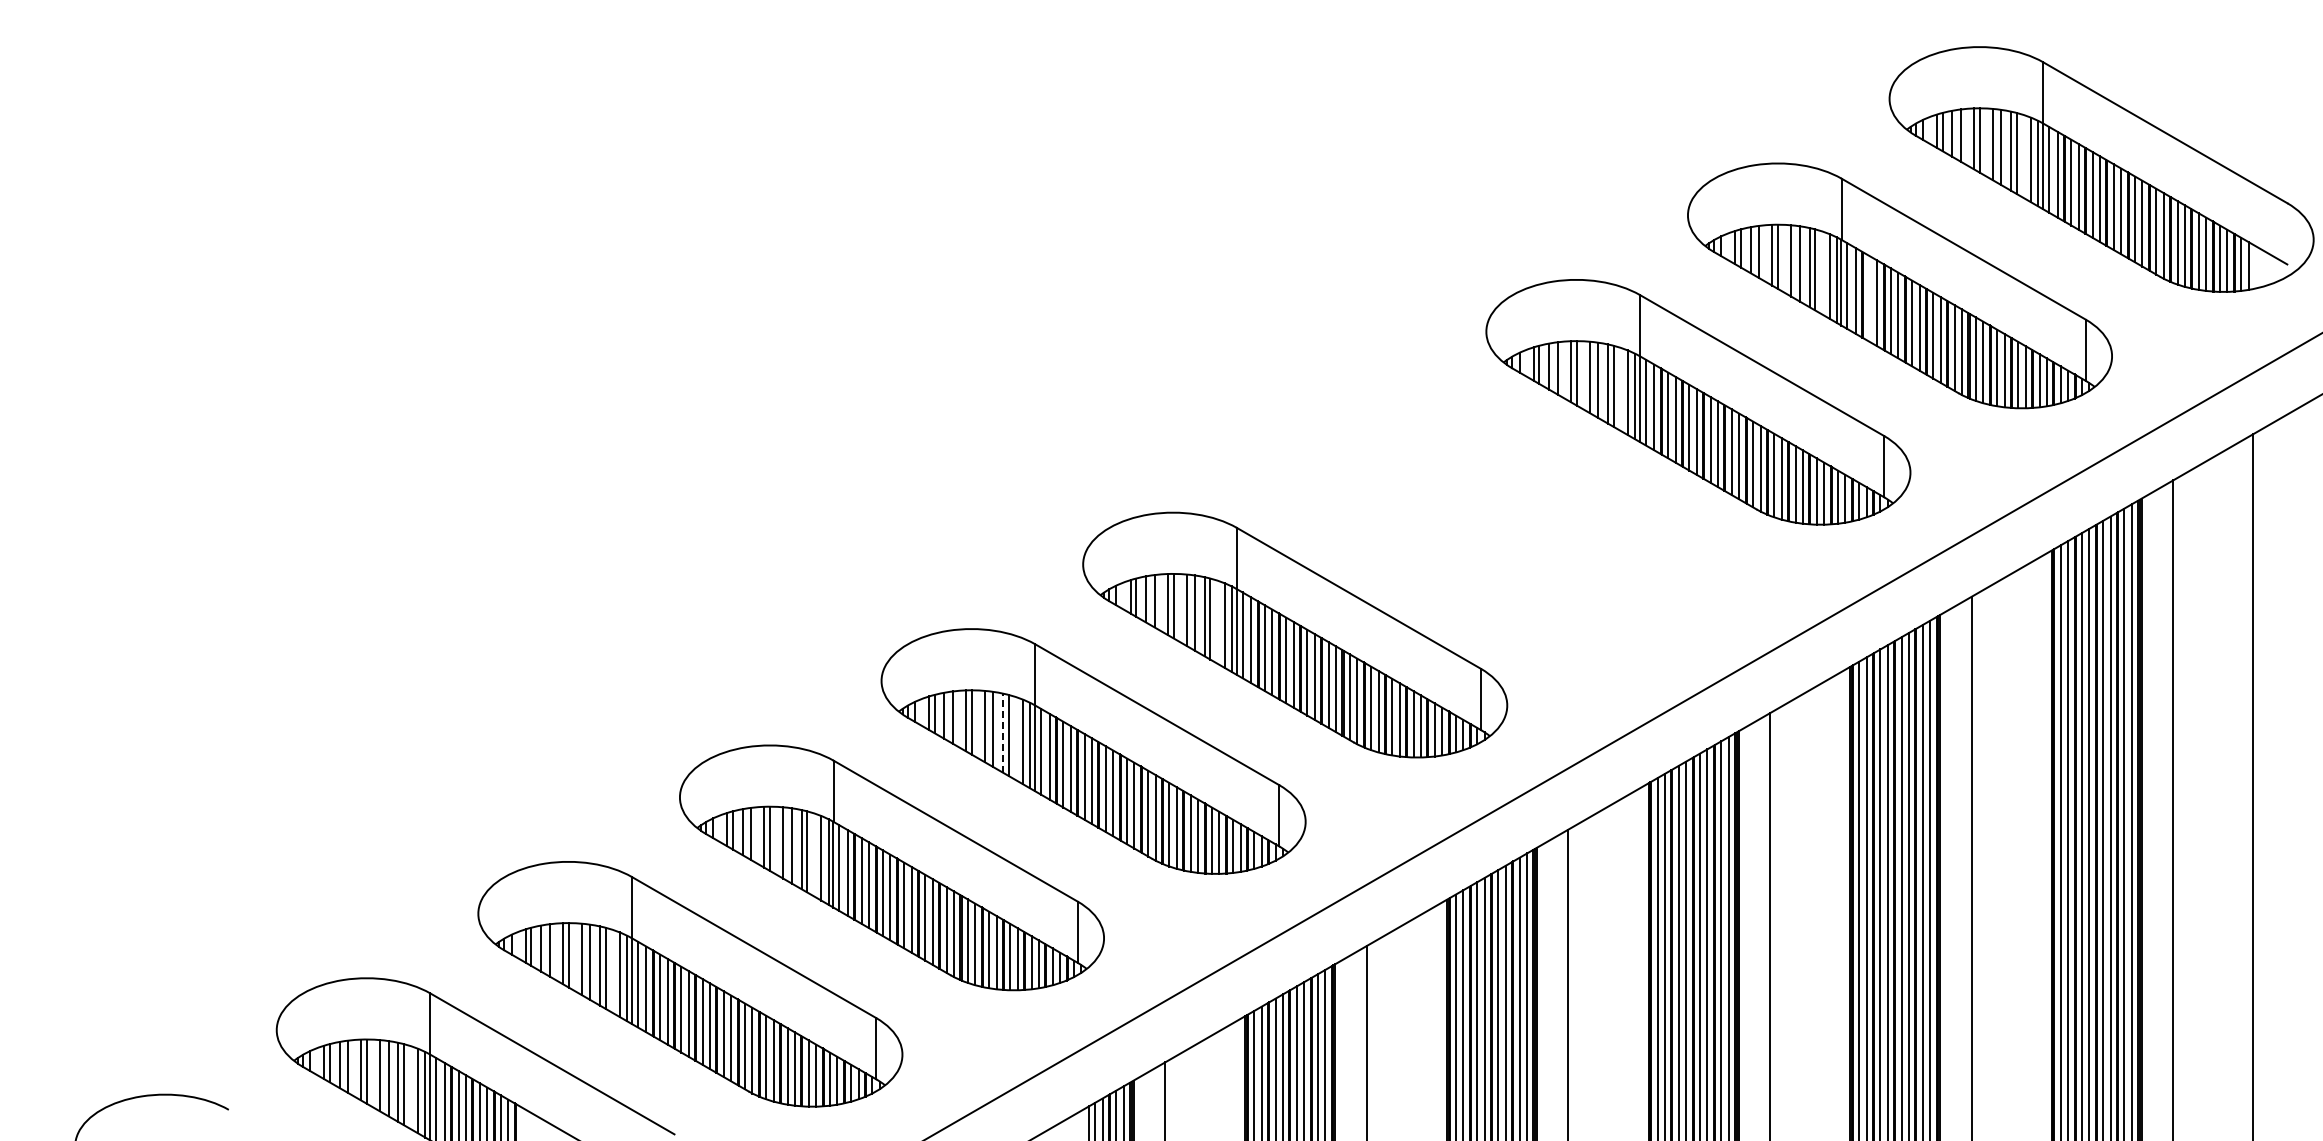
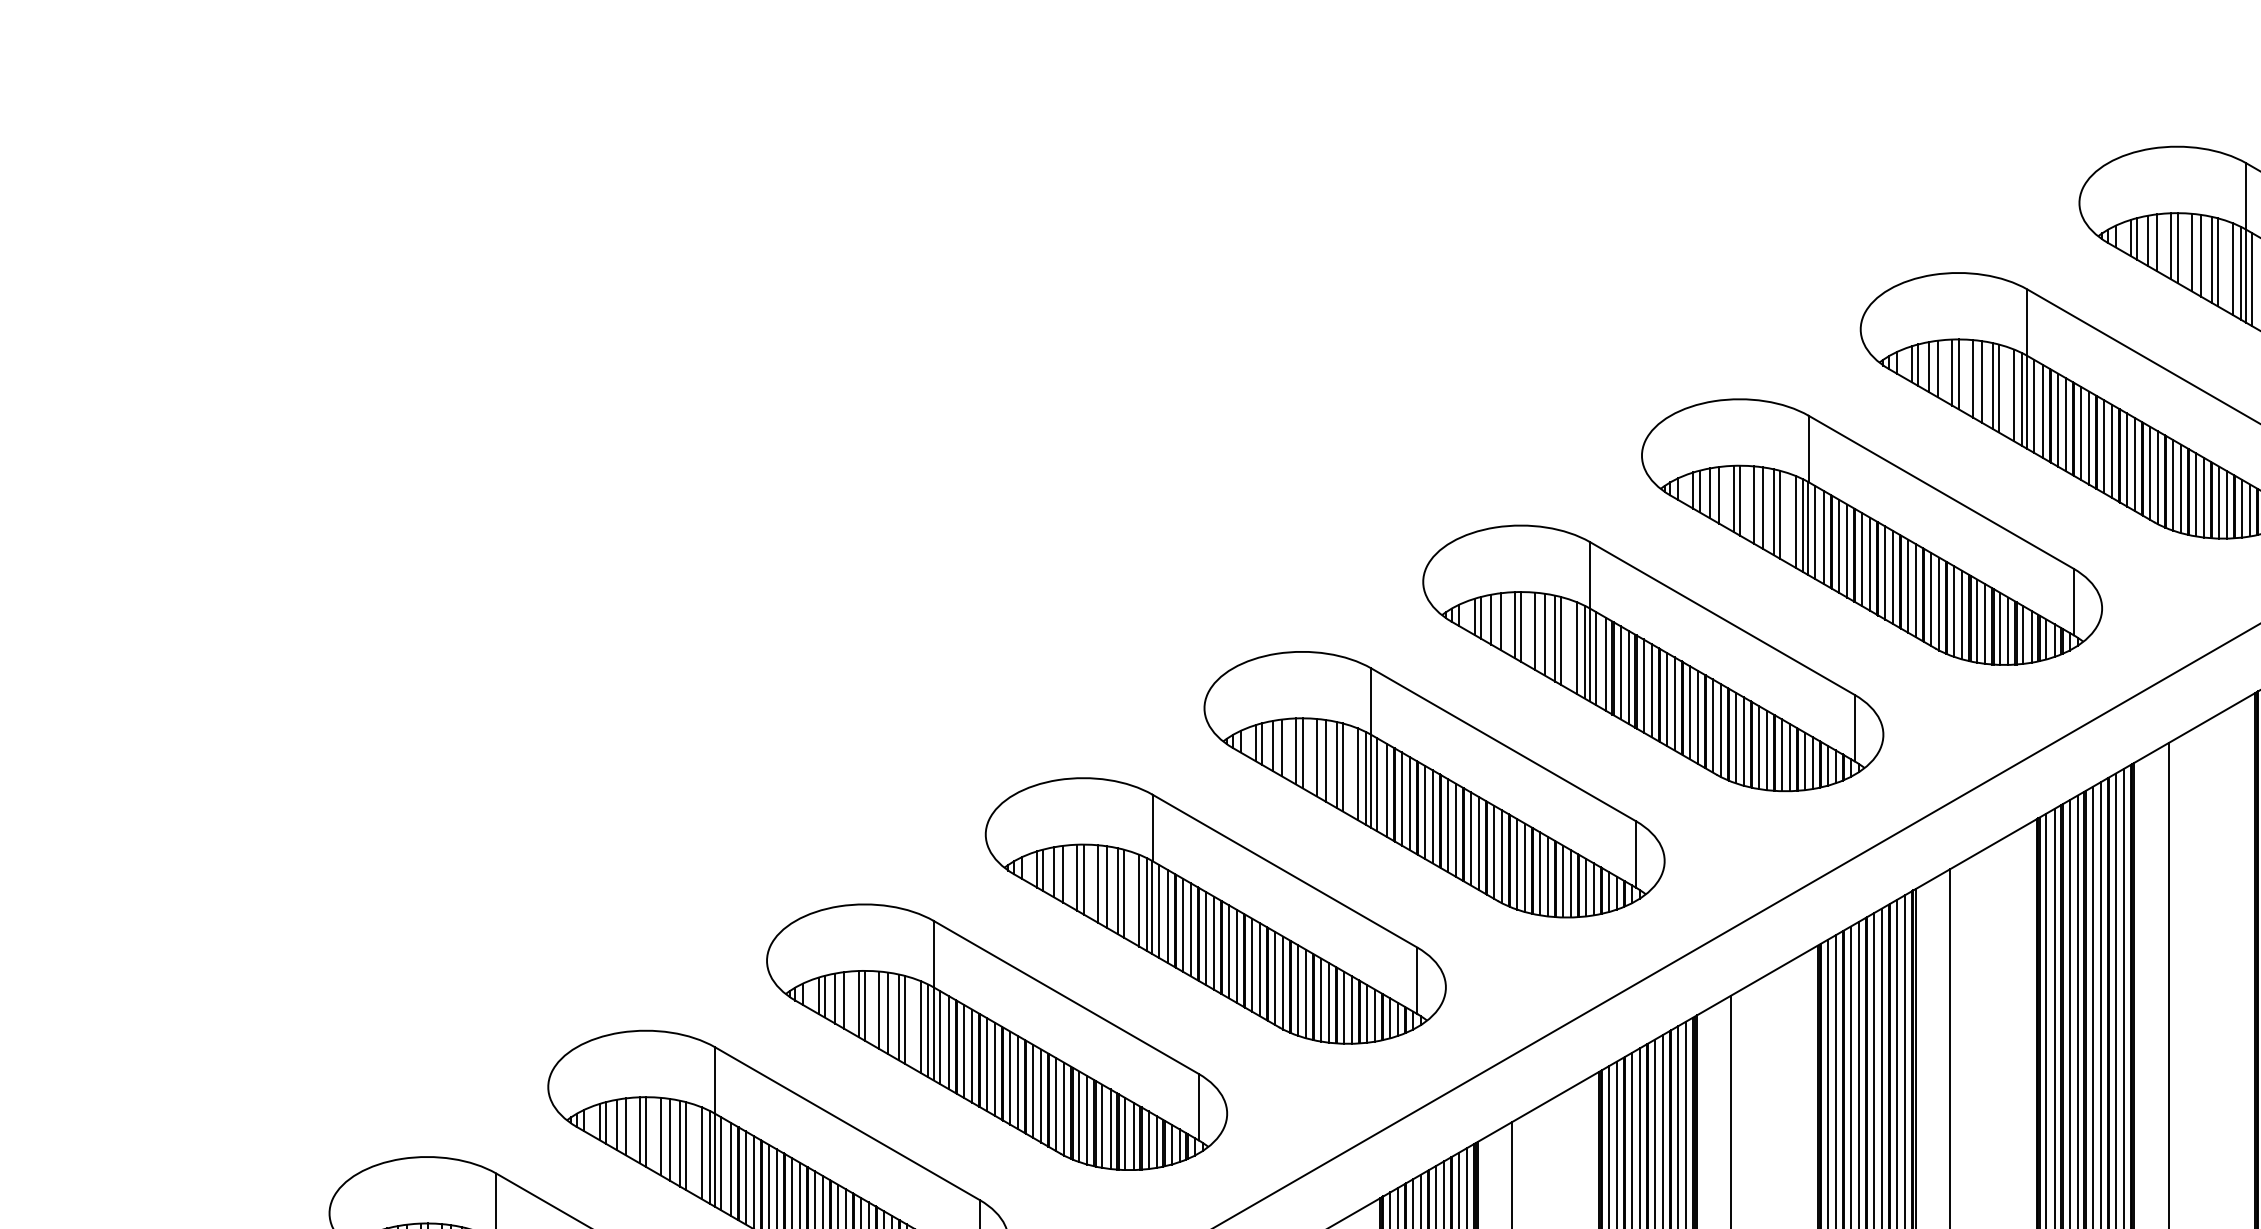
line: (1869, 298) -> (2057, 419), added
part: (1496, 518) -> (1652, 658), added
line: (1003, 733) -> (1118, 891), dashed -> solid

